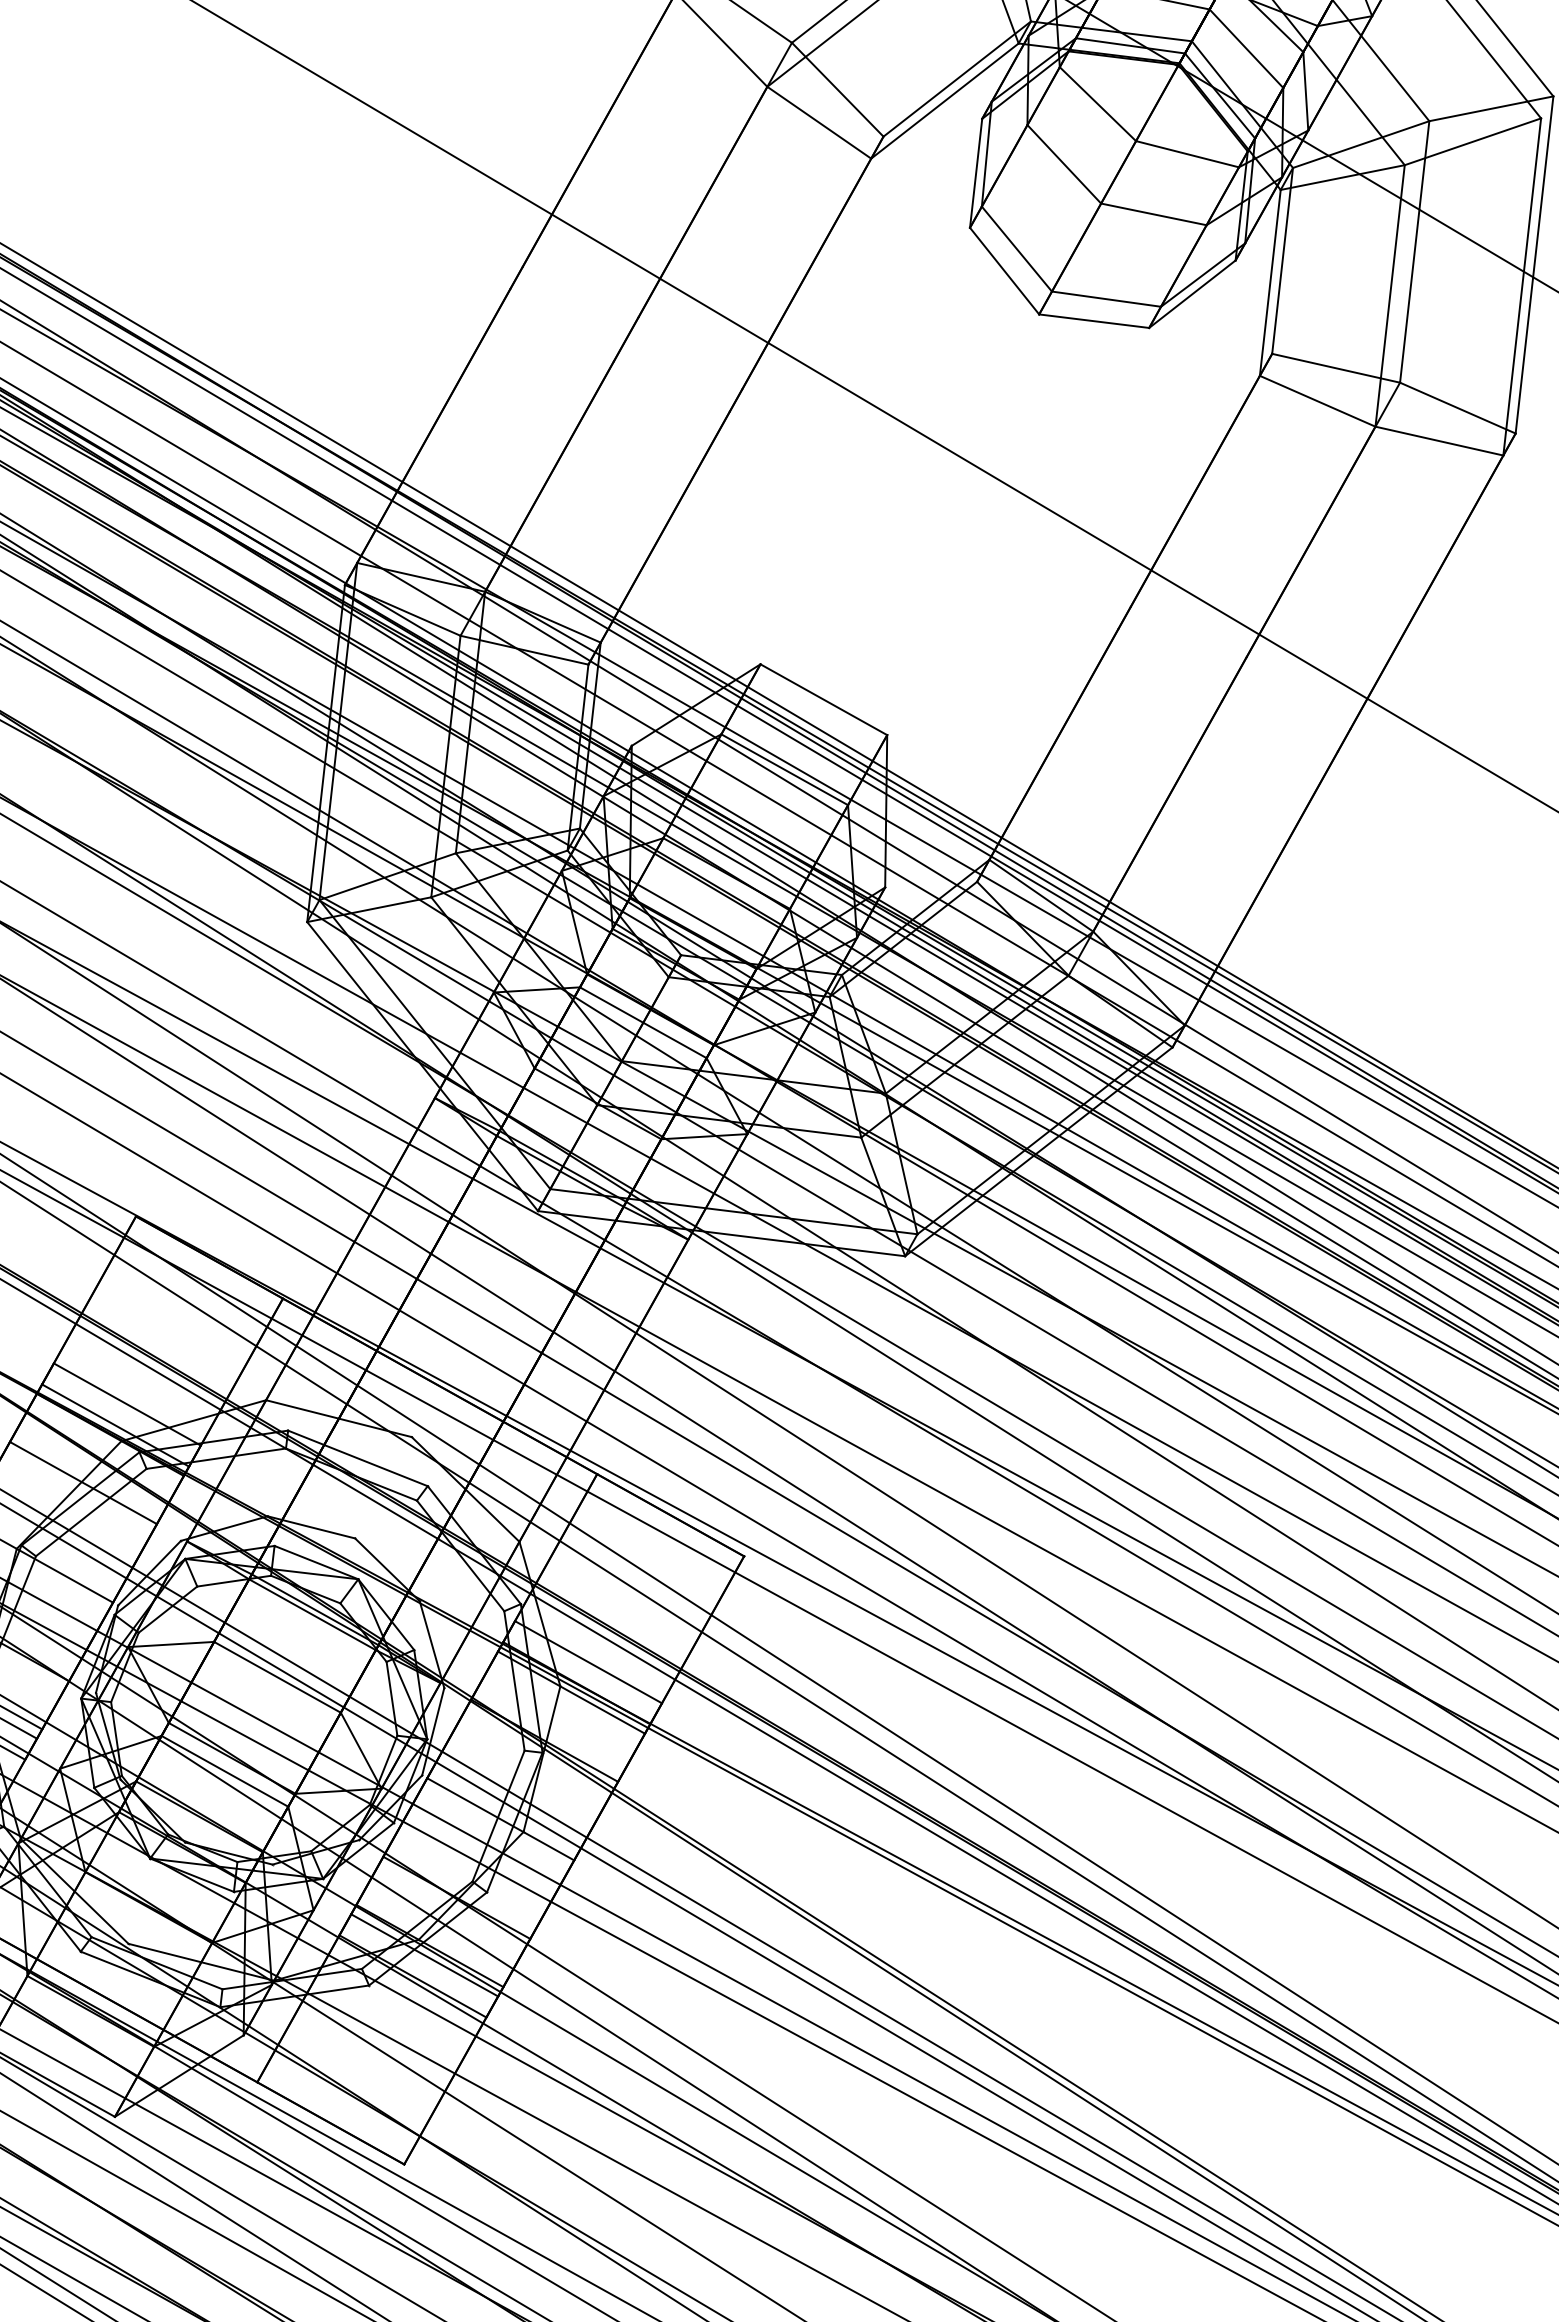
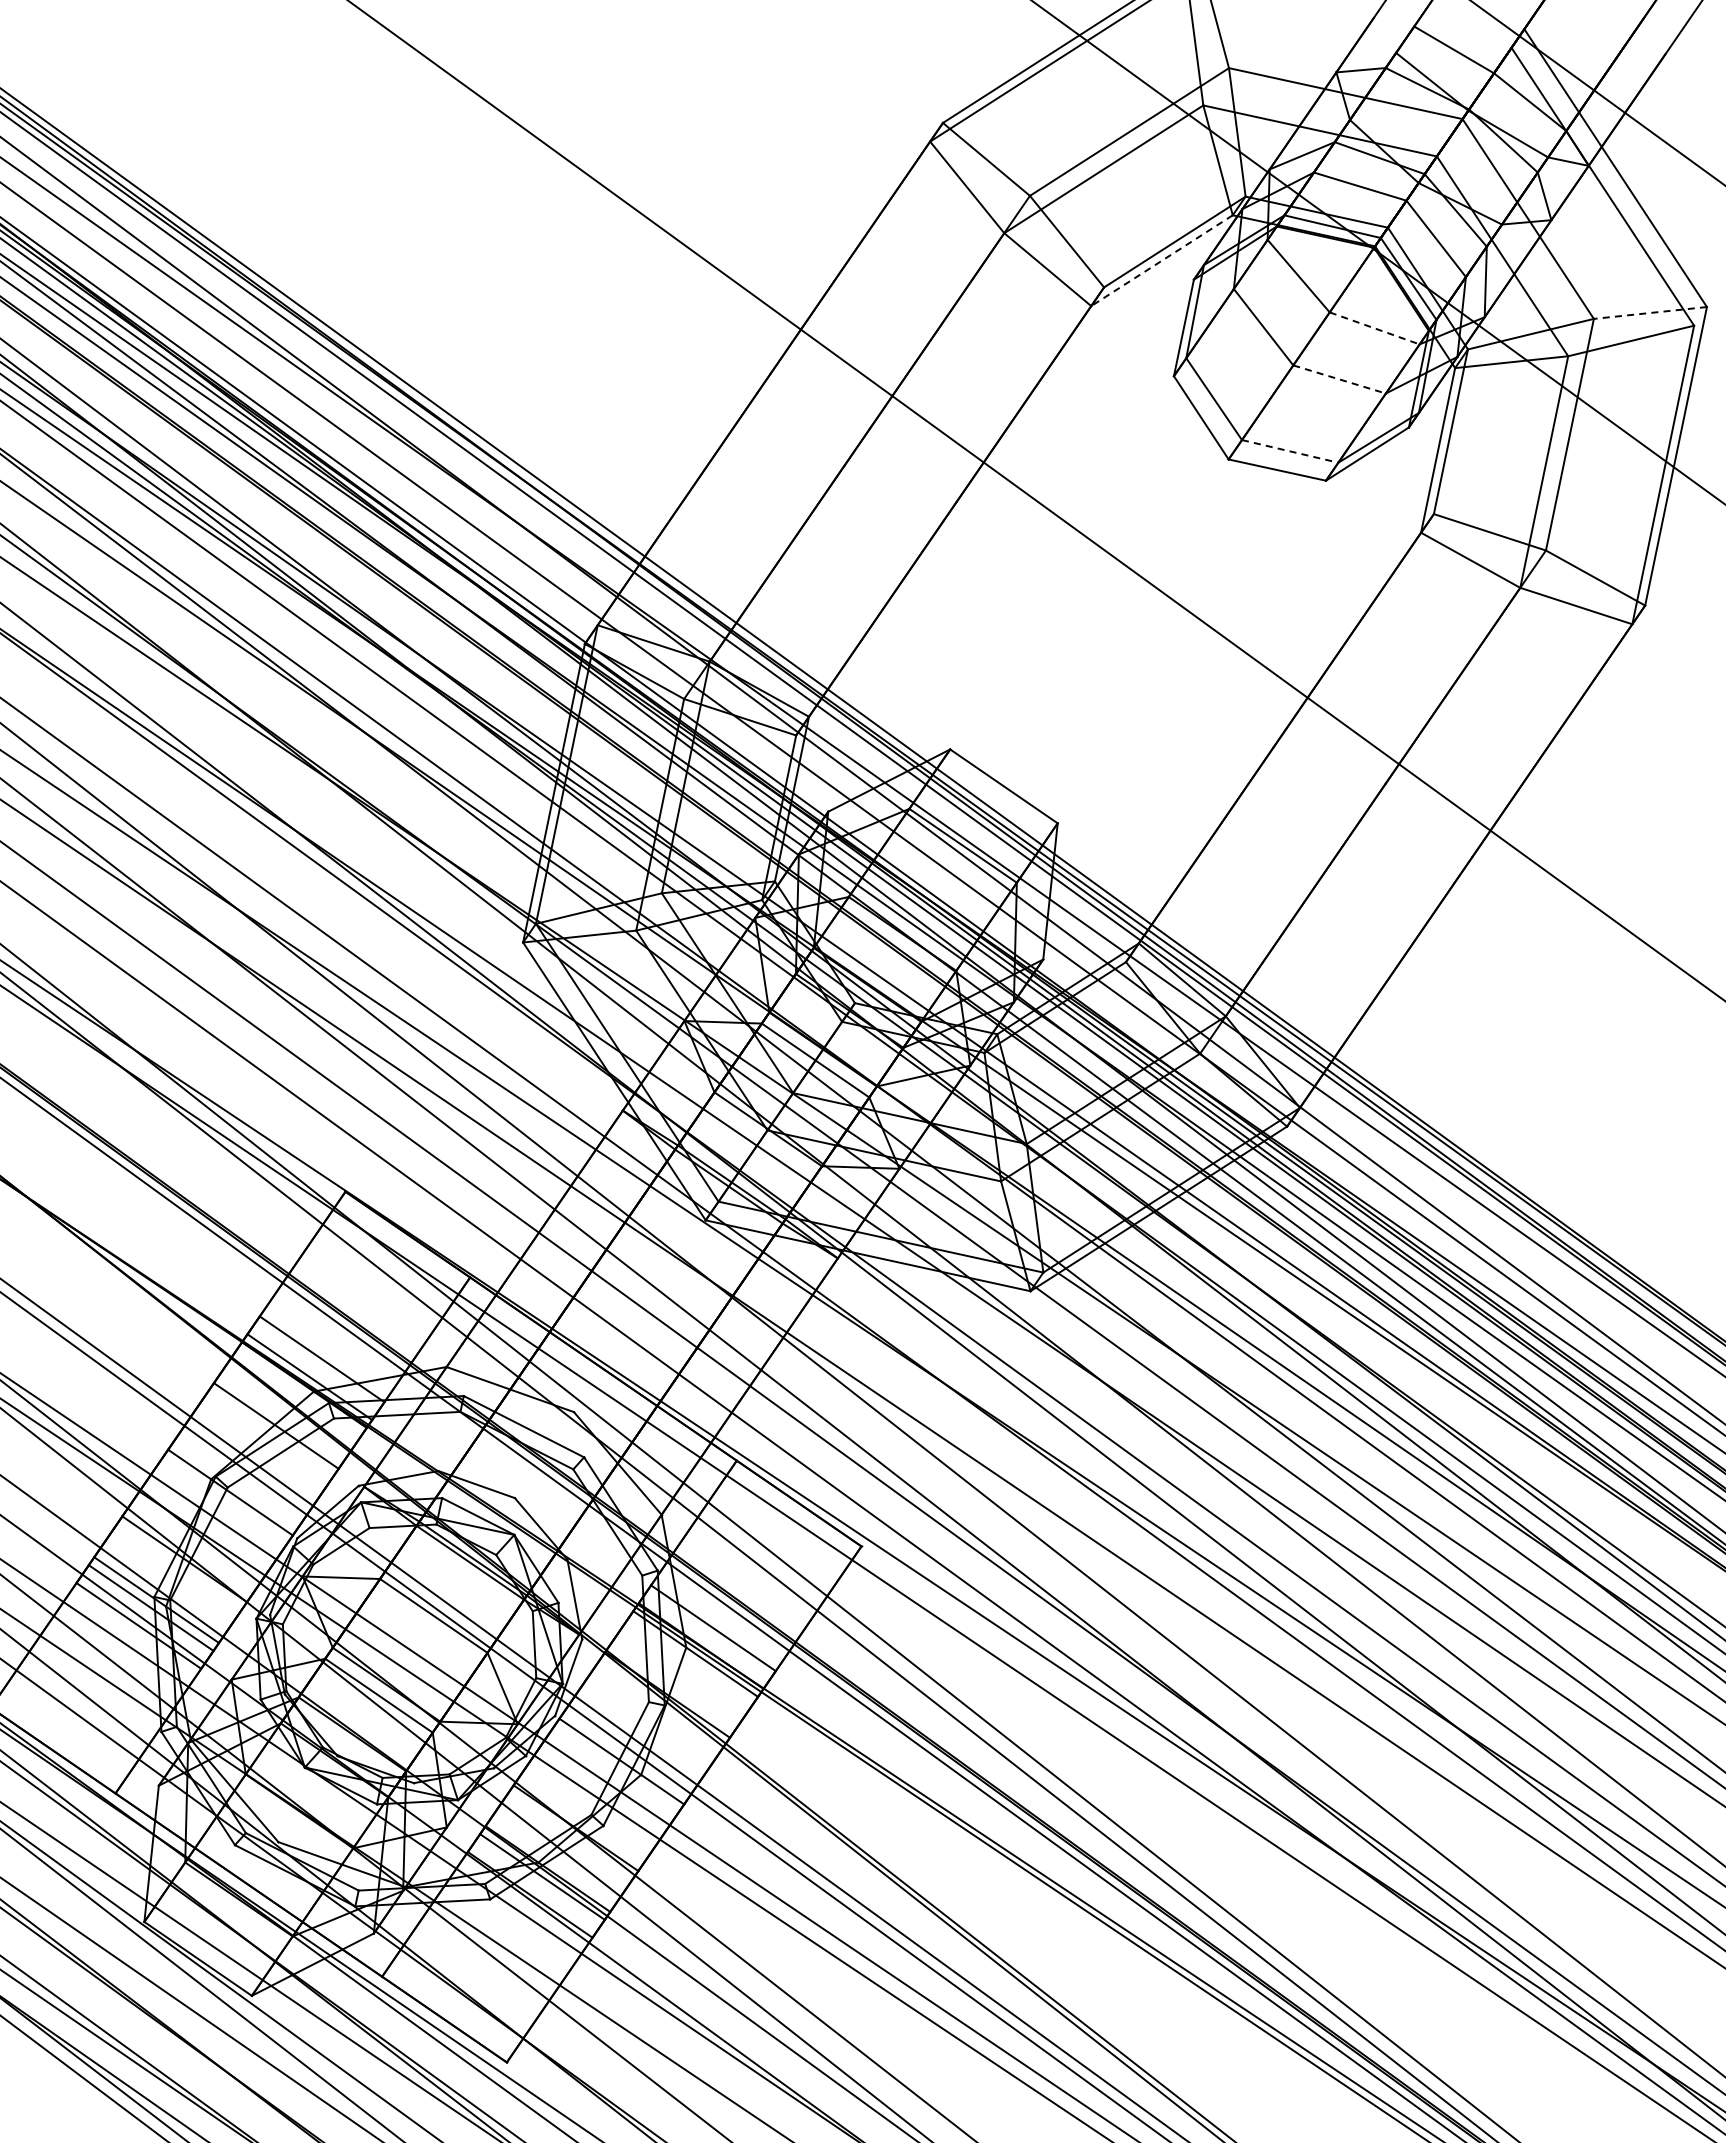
line: (944, 100) -> (1161, 260), solid -> dashed
line: (1491, 108) -> (1650, 312), solid -> dashed
line: (1187, 154) -> (1374, 328), solid -> dashed
line: (1154, 214) -> (1340, 379), solid -> dashed
line: (1106, 299) -> (1290, 451), solid -> dashed

